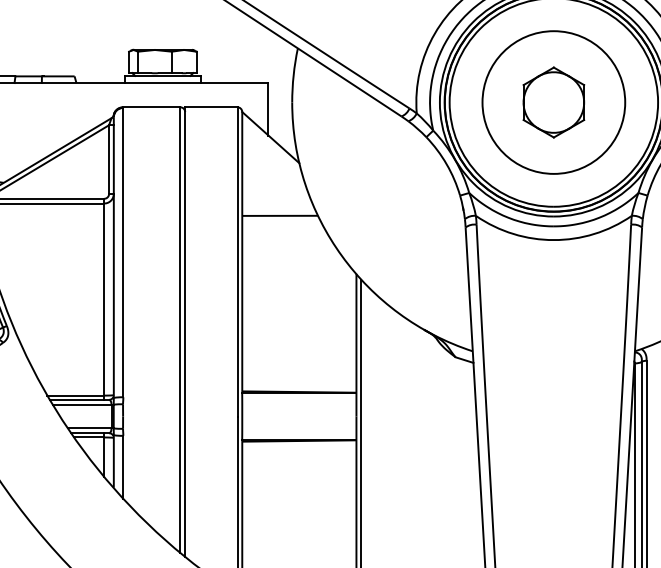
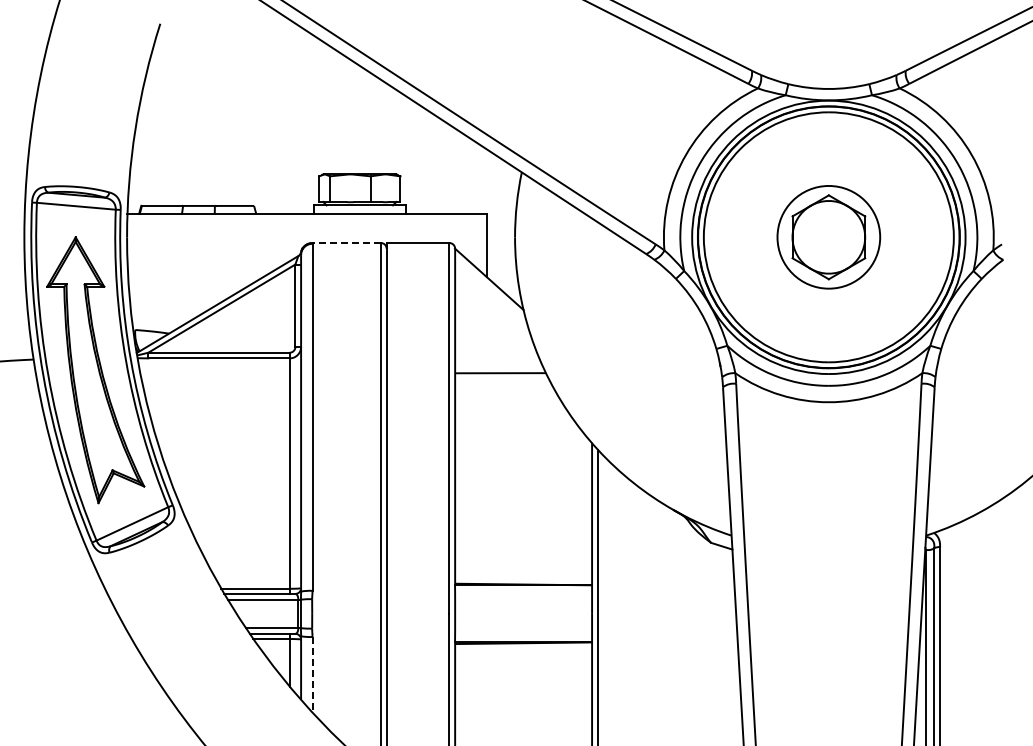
circle: (553, 101) -> (828, 236), size x0.6
line: (151, 107) -> (346, 243), solid -> dashed
line: (123, 467) -> (312, 674), solid -> dashed

